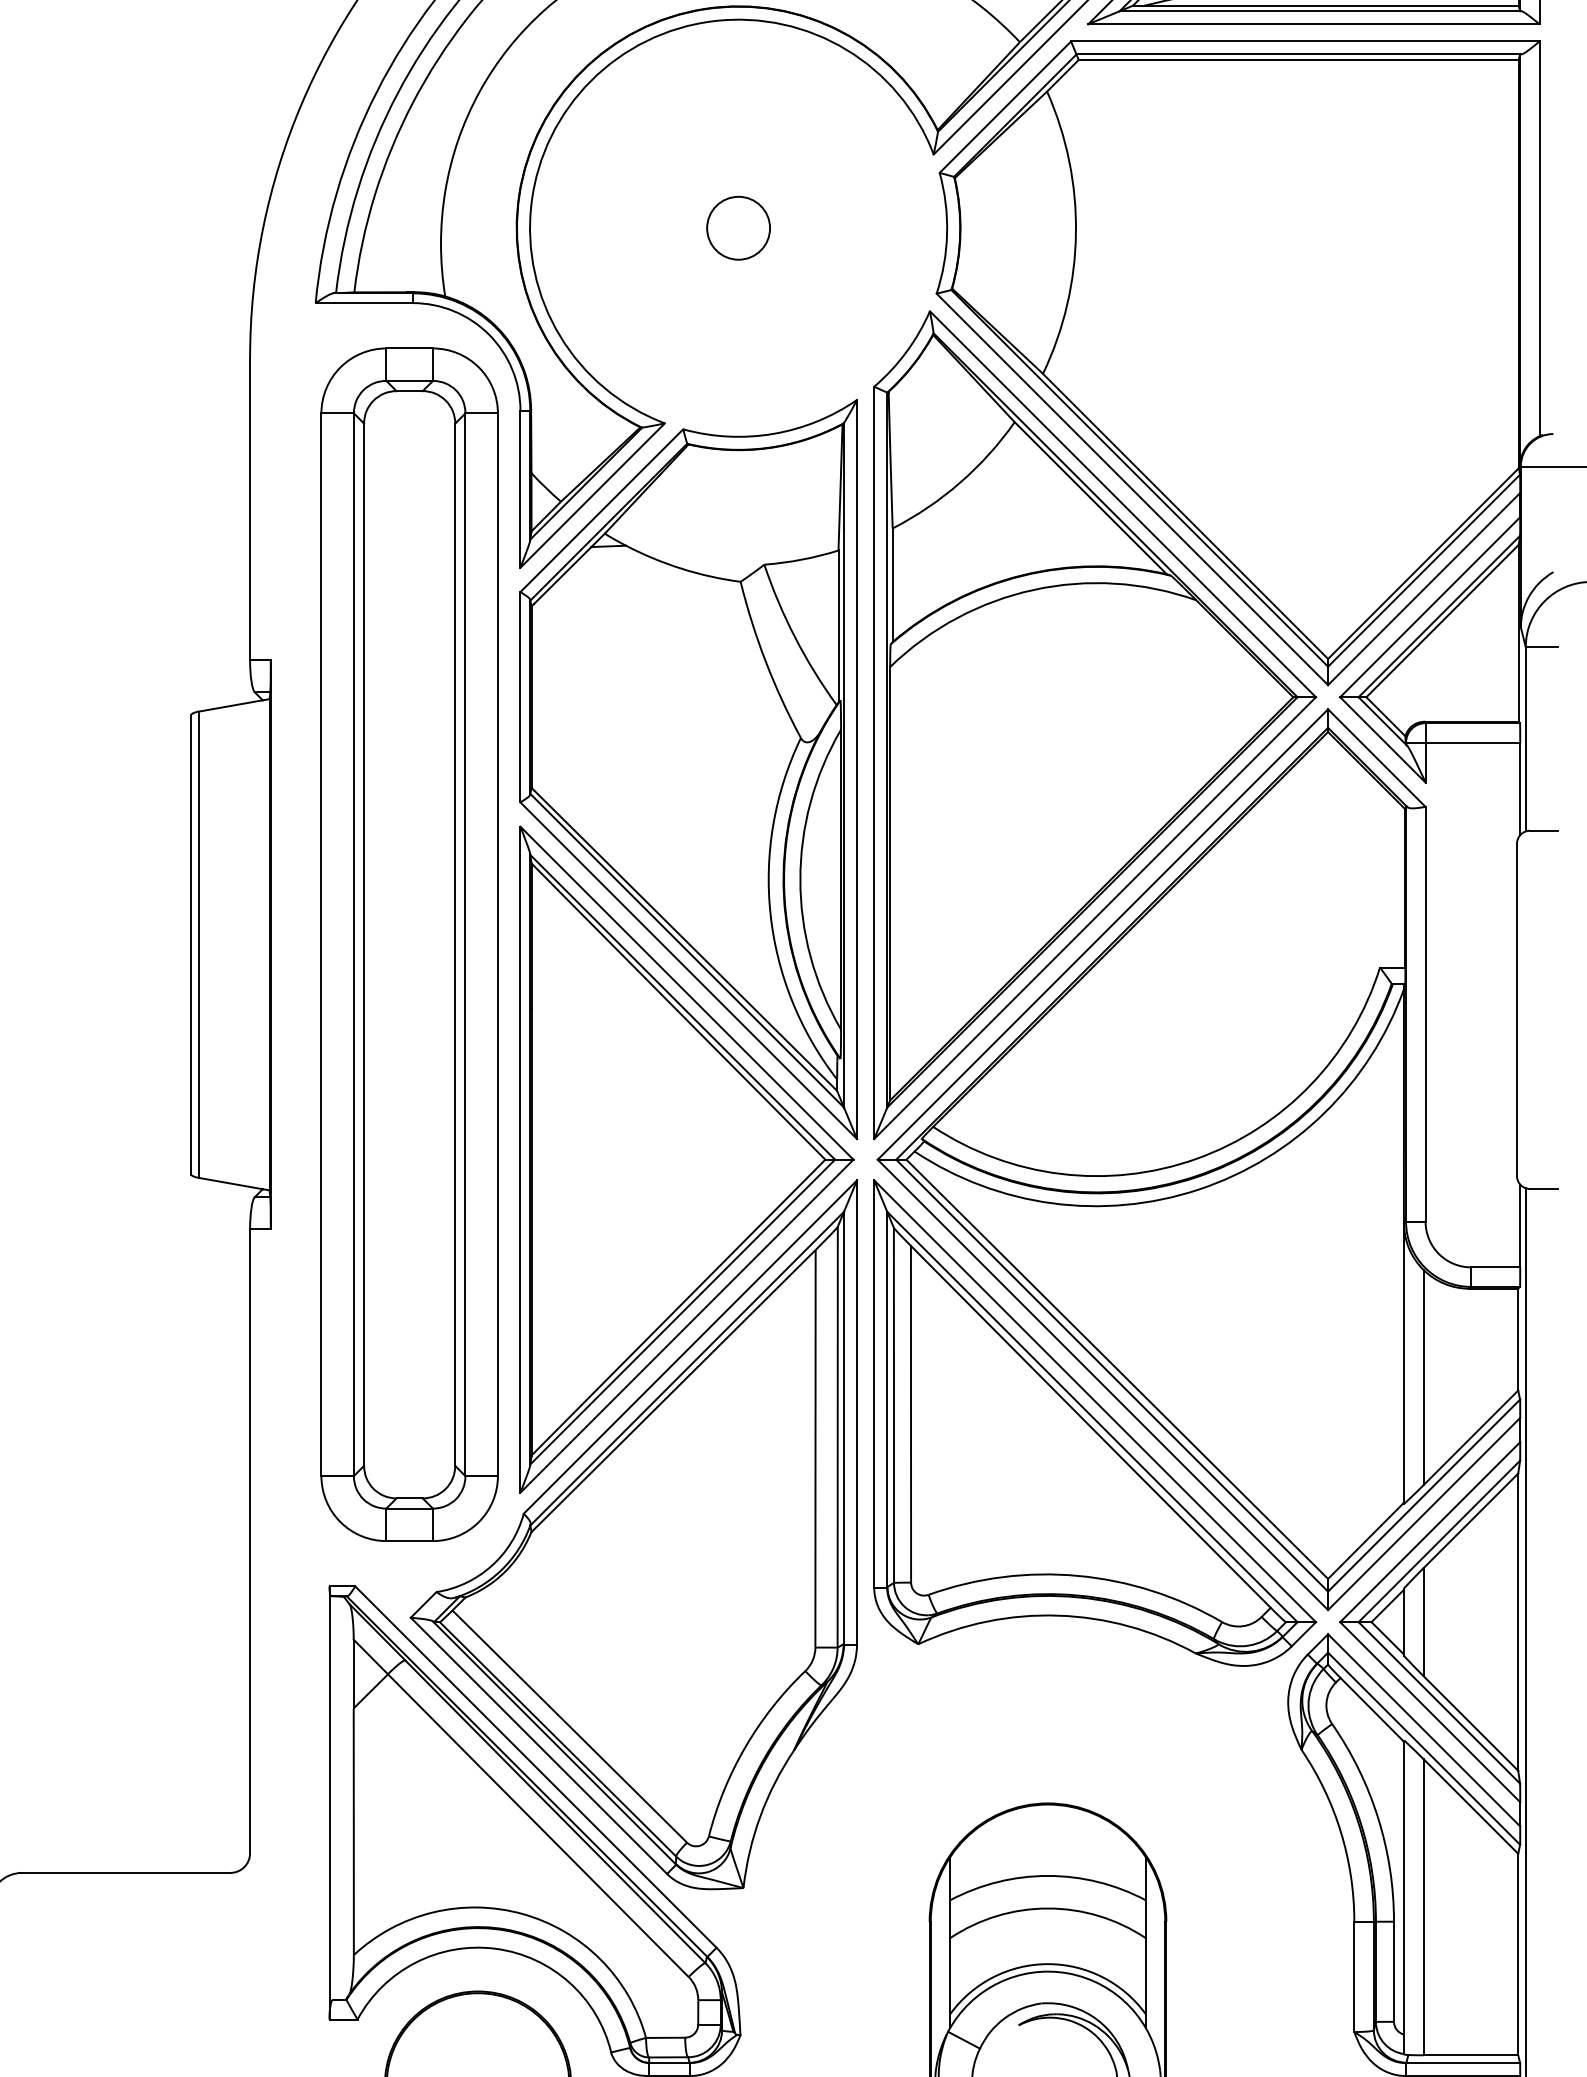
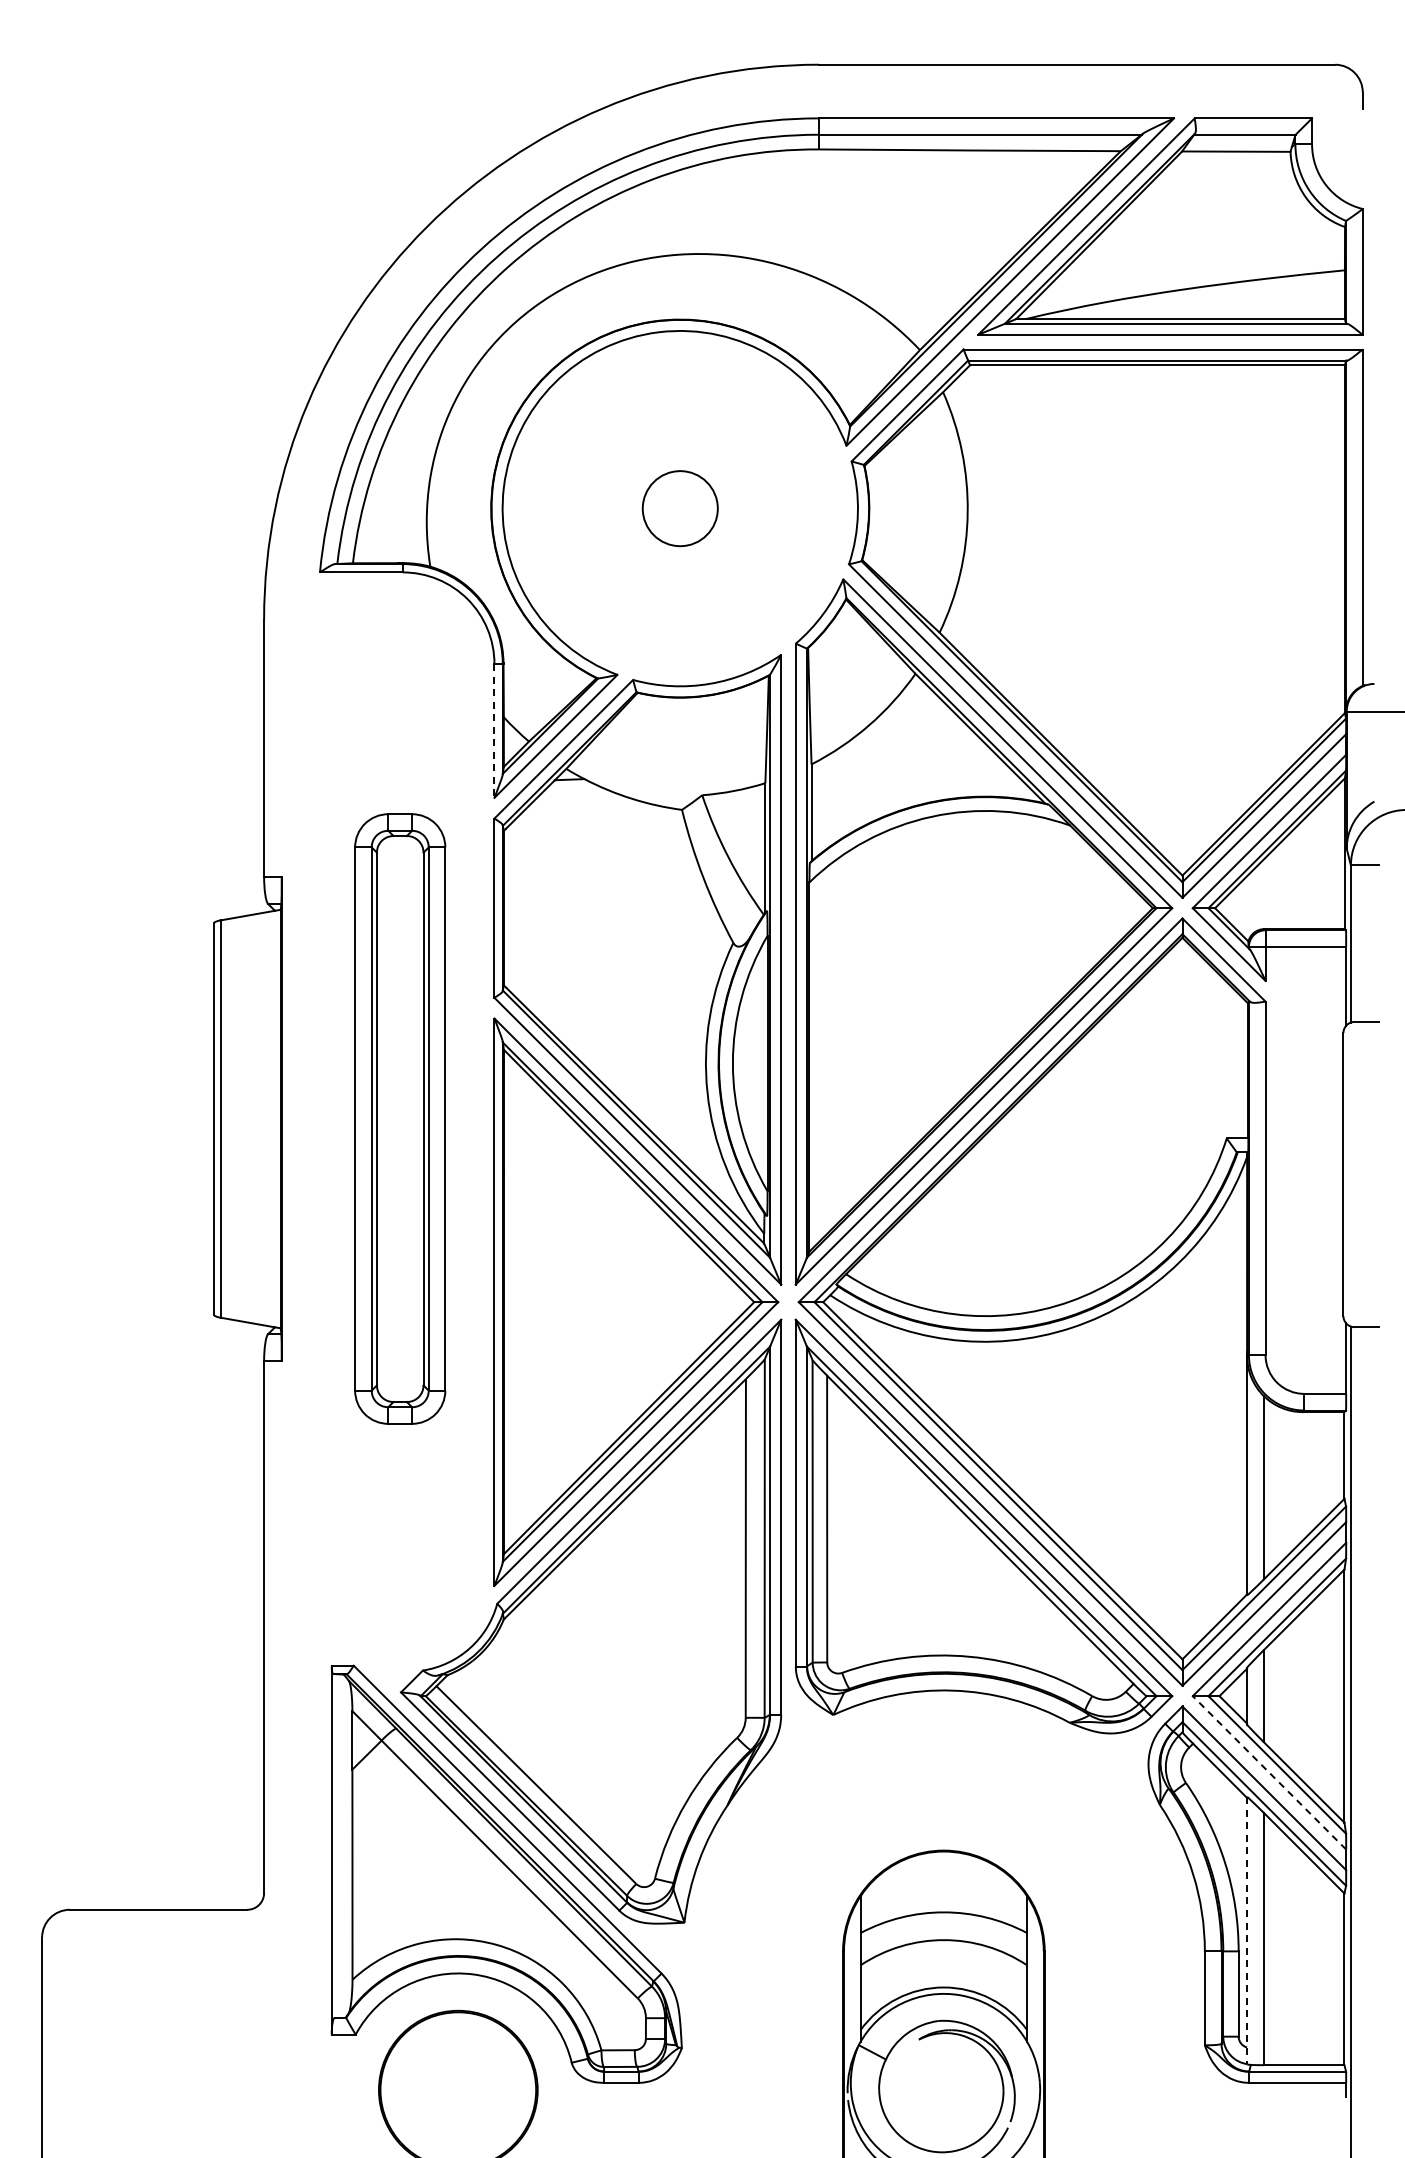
circle: (738, 228) -> (680, 508), size x1.4
line: (520, 488) -> (494, 730), solid -> dashed
part: (410, 944) -> (400, 1118), size x0.6
line: (1430, 1711) -> (1269, 1772), solid -> dashed
line: (1404, 1897) -> (1247, 1930), solid -> dashed

